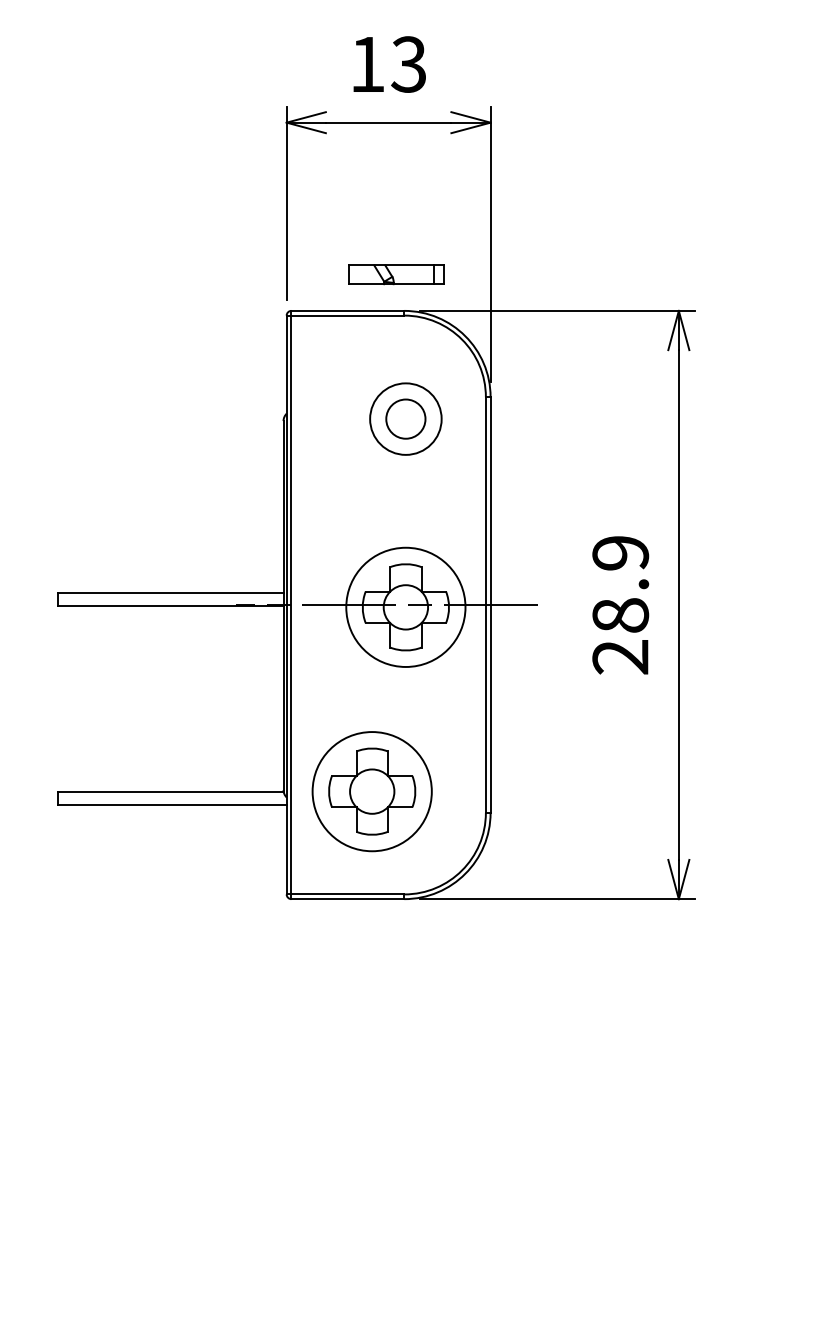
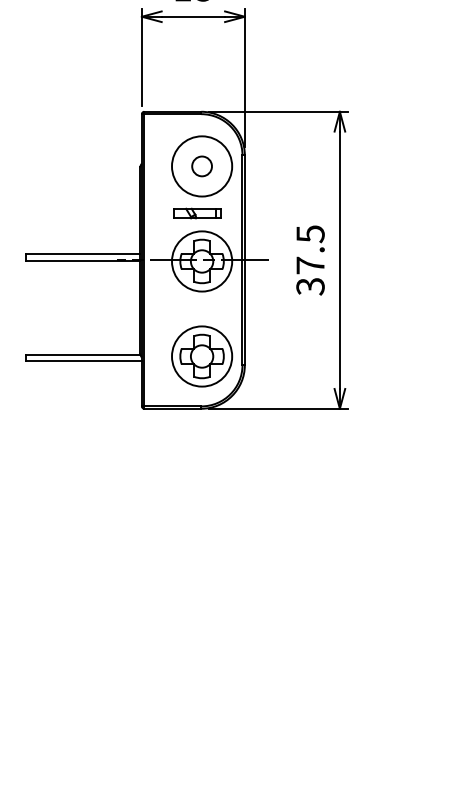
part: (396, 274) -> (197, 213), moved
circle: (406, 419) -> (202, 166), size x1.67
text: (620, 605) -> (310, 260), 28.9 -> 37.5
part: (373, 791) -> (202, 356), moved

